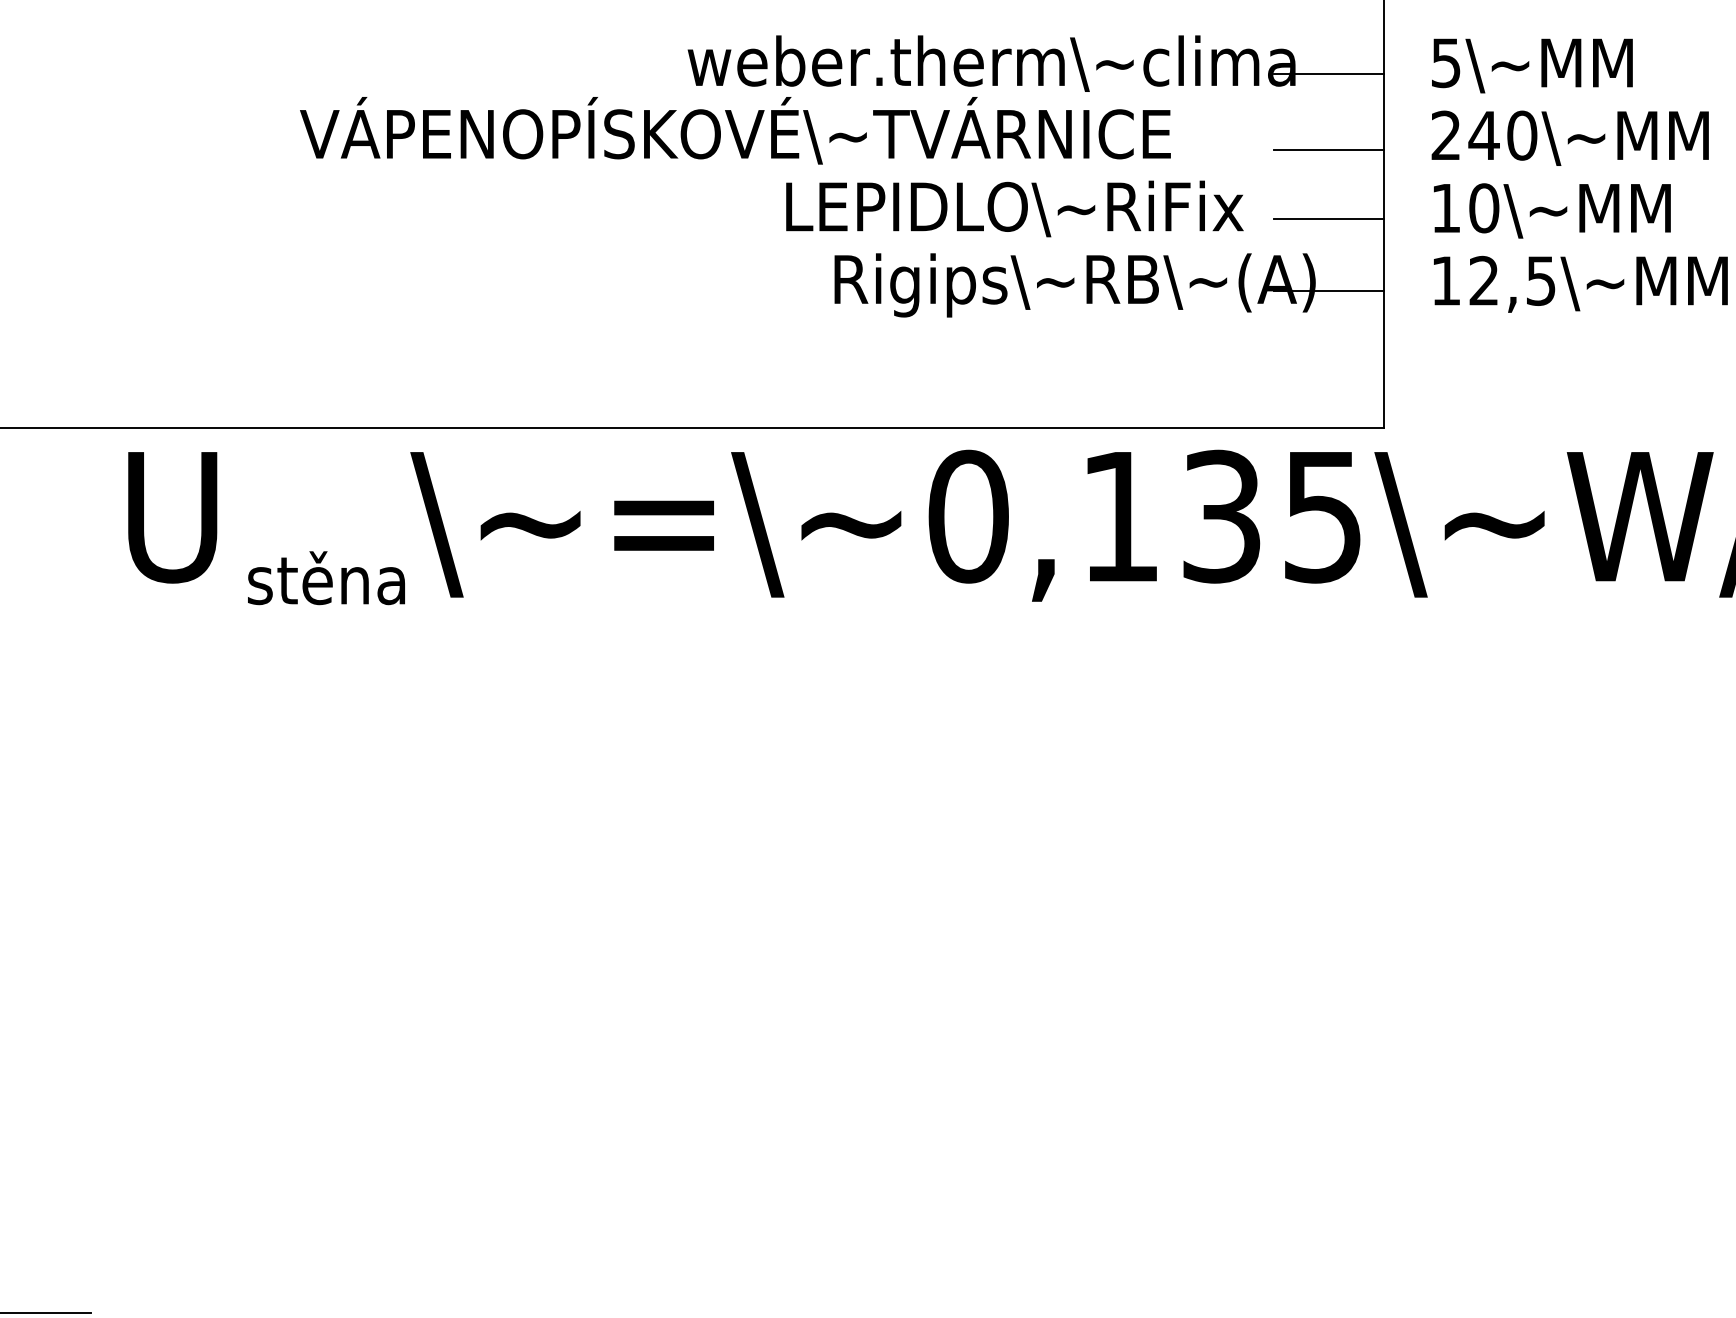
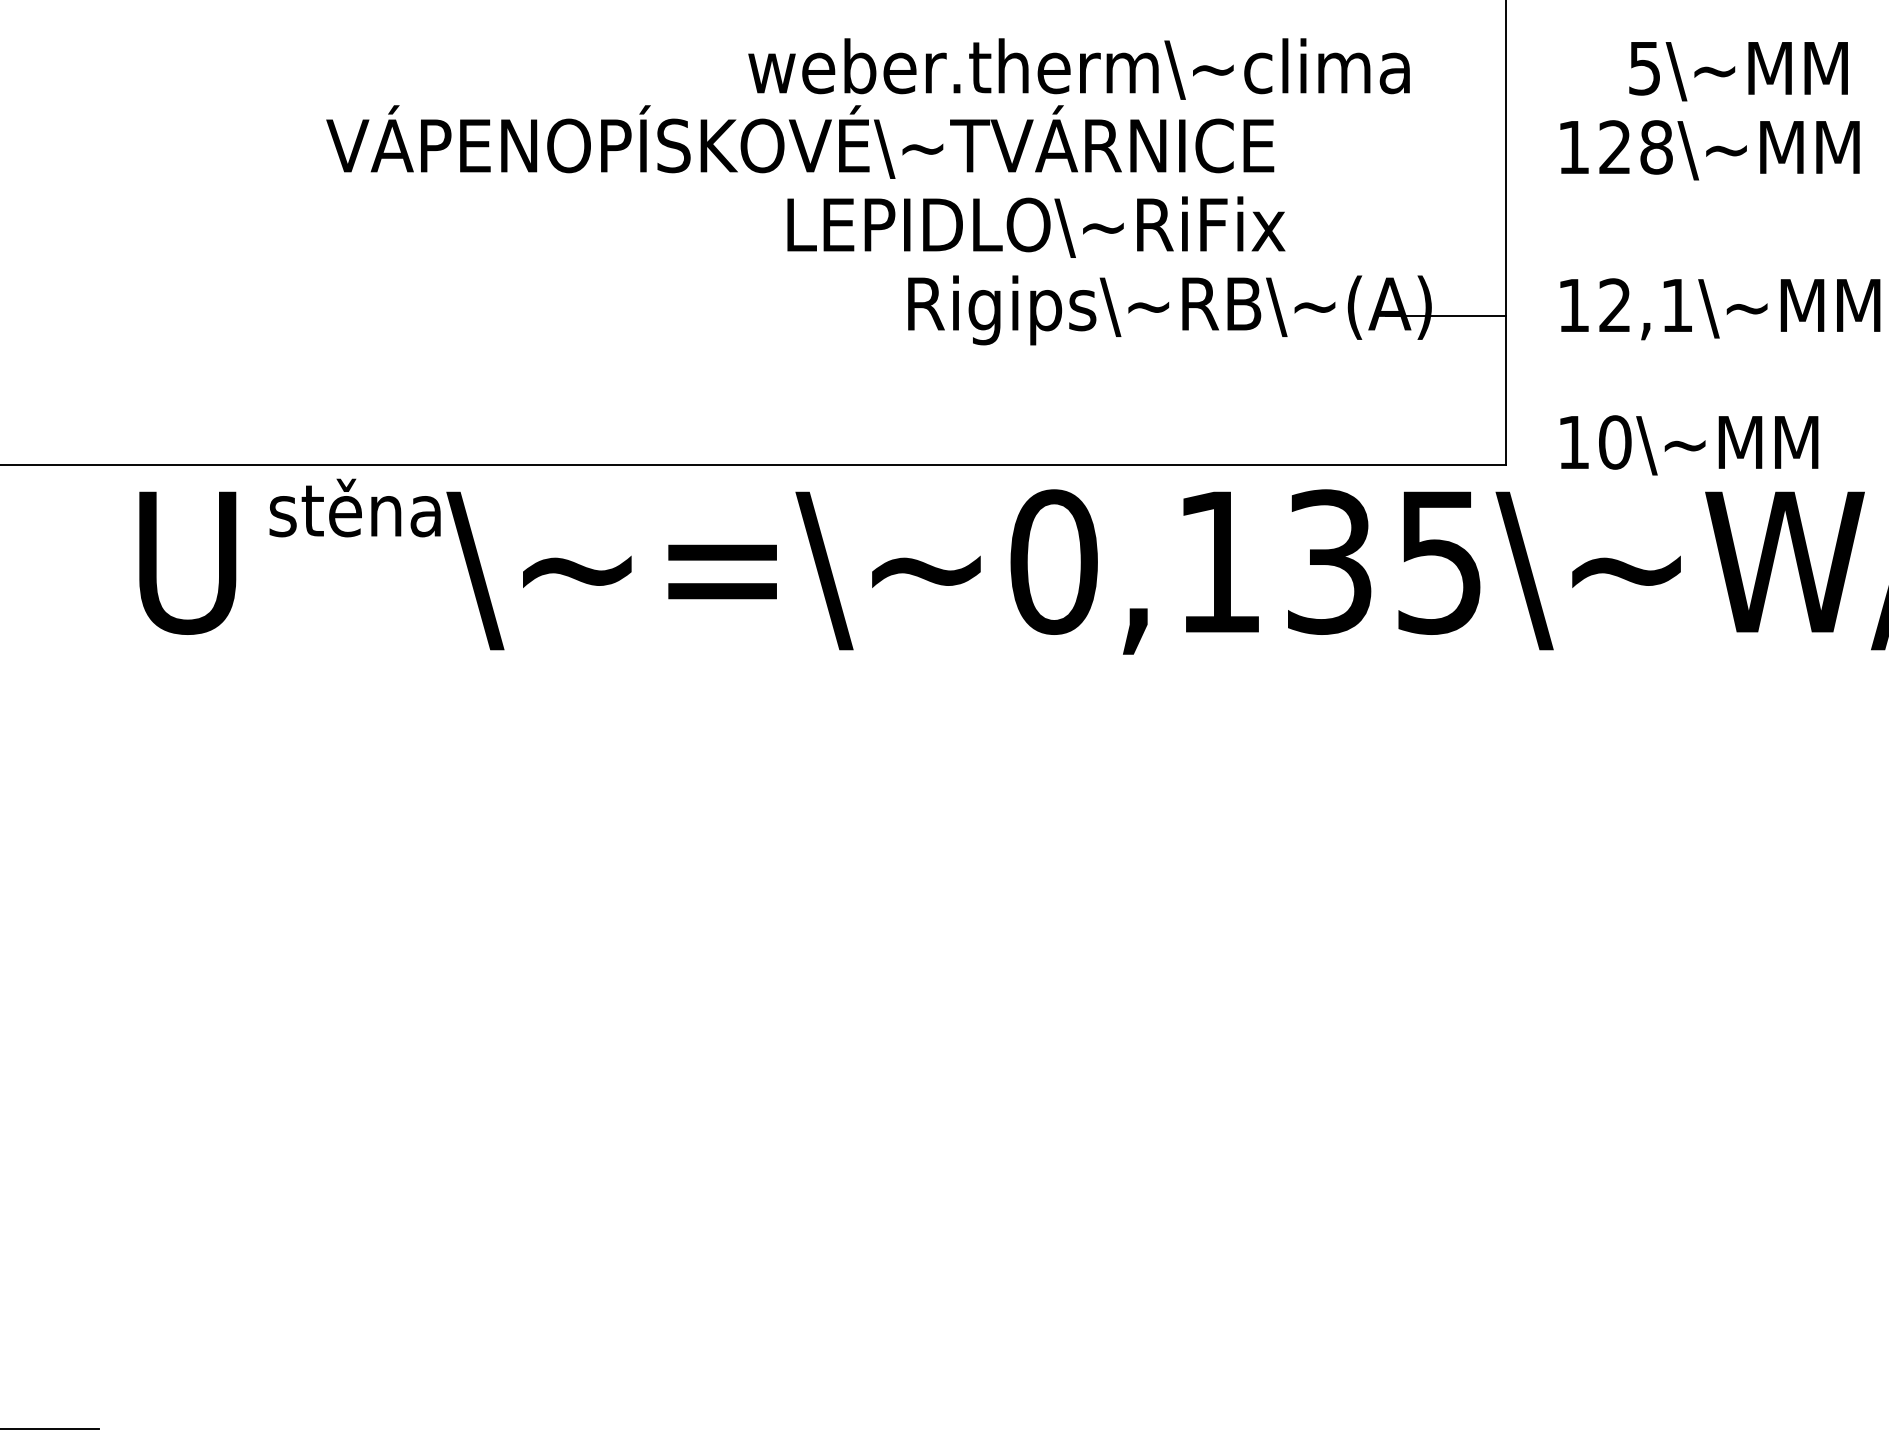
text: (1532, 65) -> (1738, 71), moved
line: (1328, 74) -> (1445, 80), removed
text: (1484, 135) -> (1615, 147), 240 -> 128
line: (1328, 149) -> (1445, 162), removed
text: (1015, 208) -> (1036, 226), moved
text: (1552, 211) -> (1689, 445), moved
line: (1328, 218) -> (1445, 237), removed
text: (1540, 280) -> (1676, 305), 12,5 -> 12,1
text: (325, 577) -> (354, 507), moved

